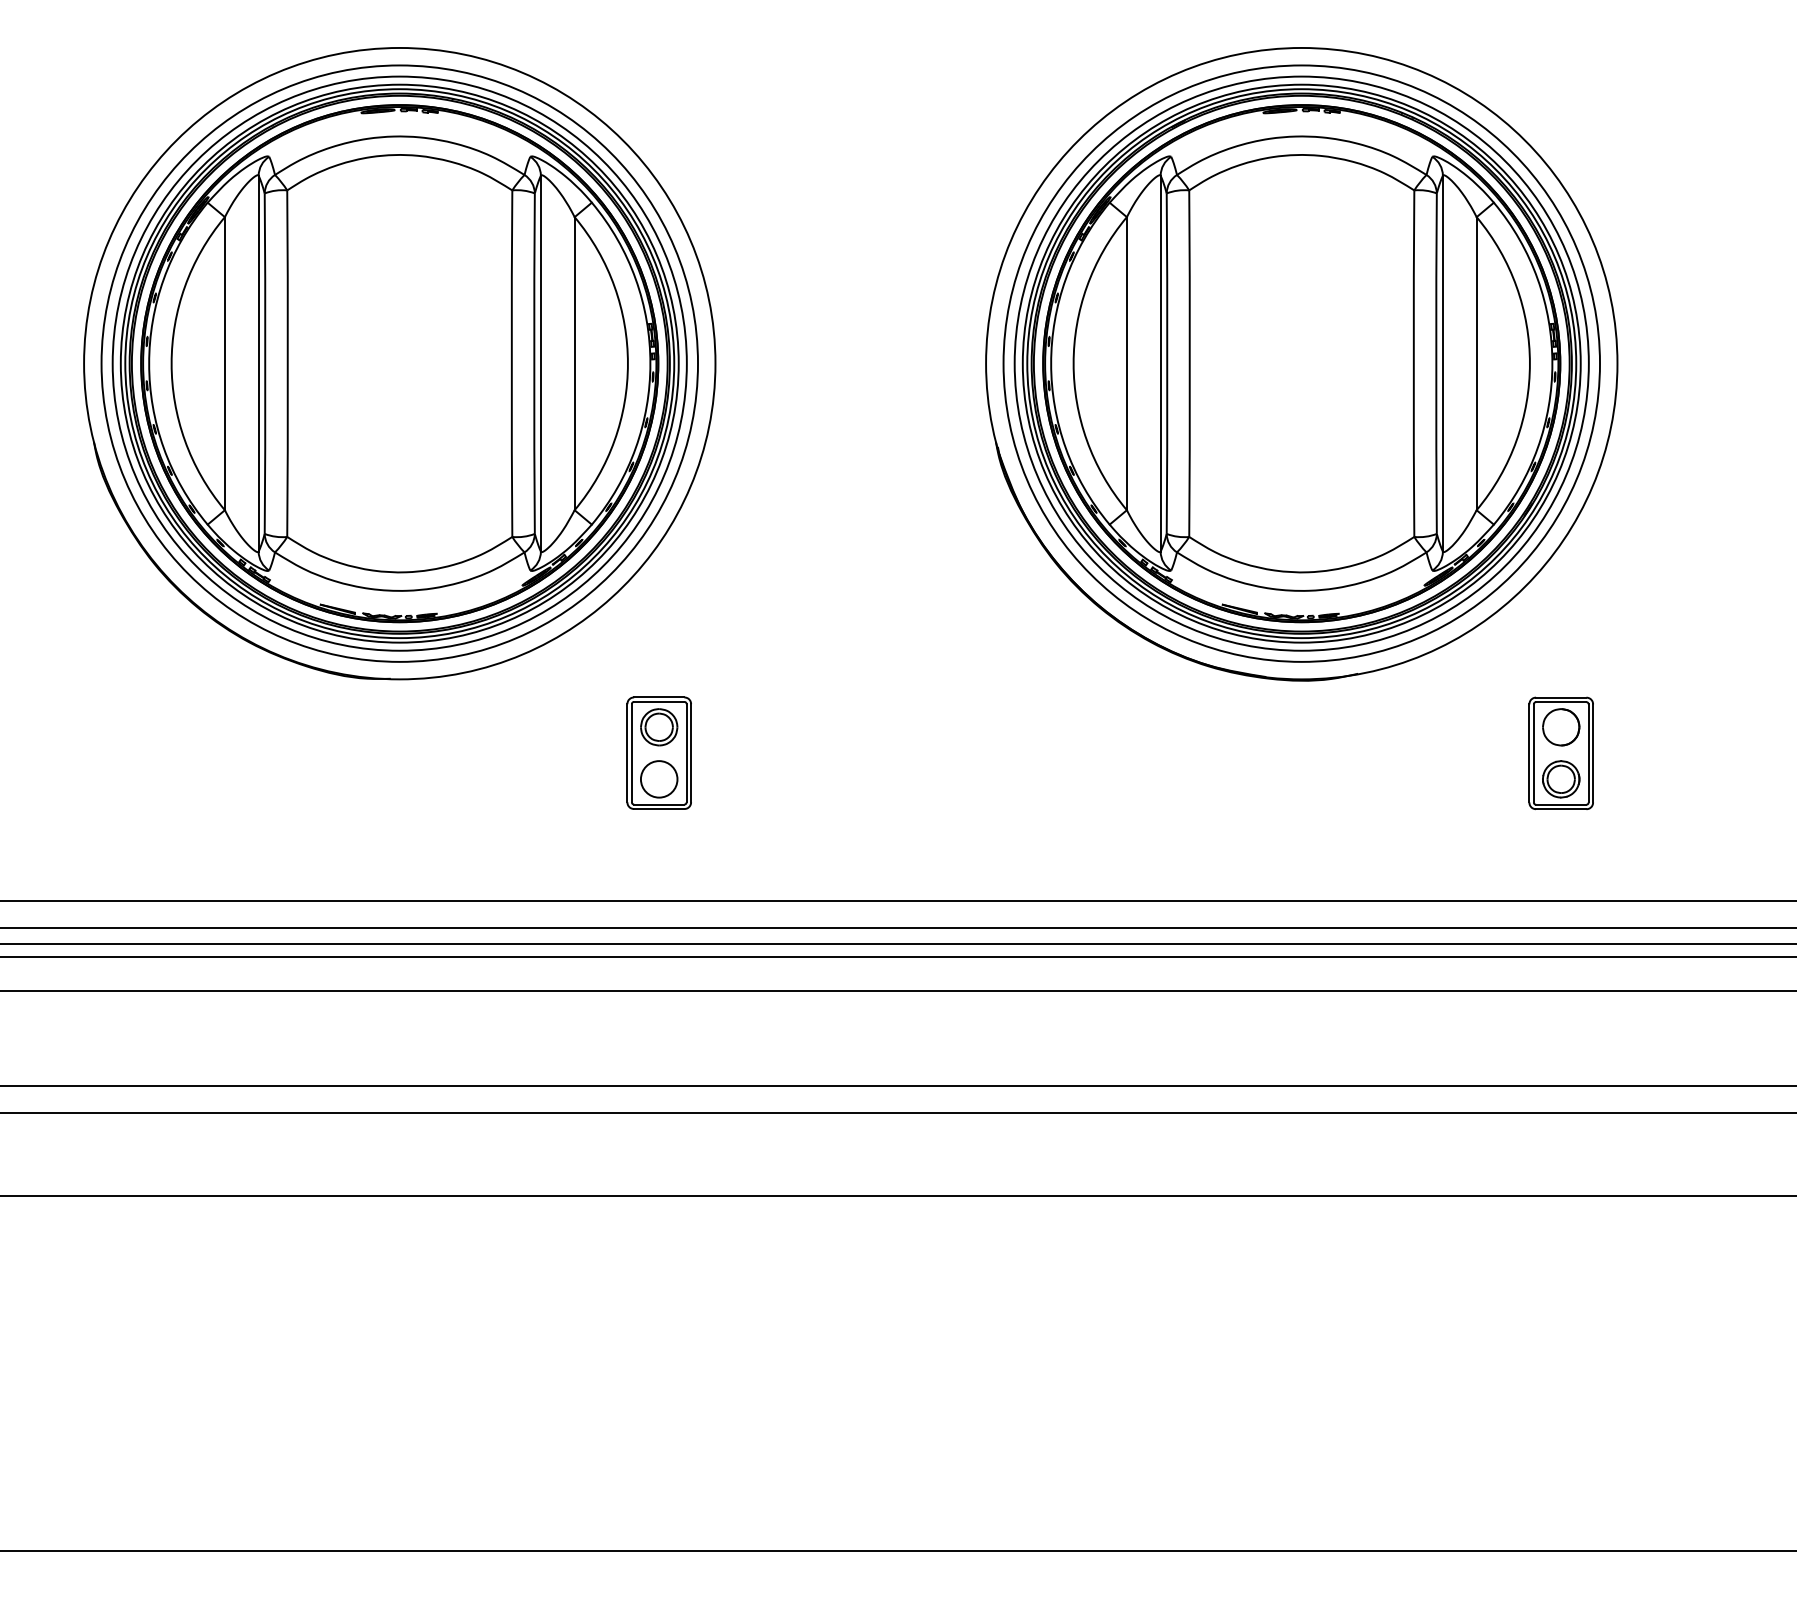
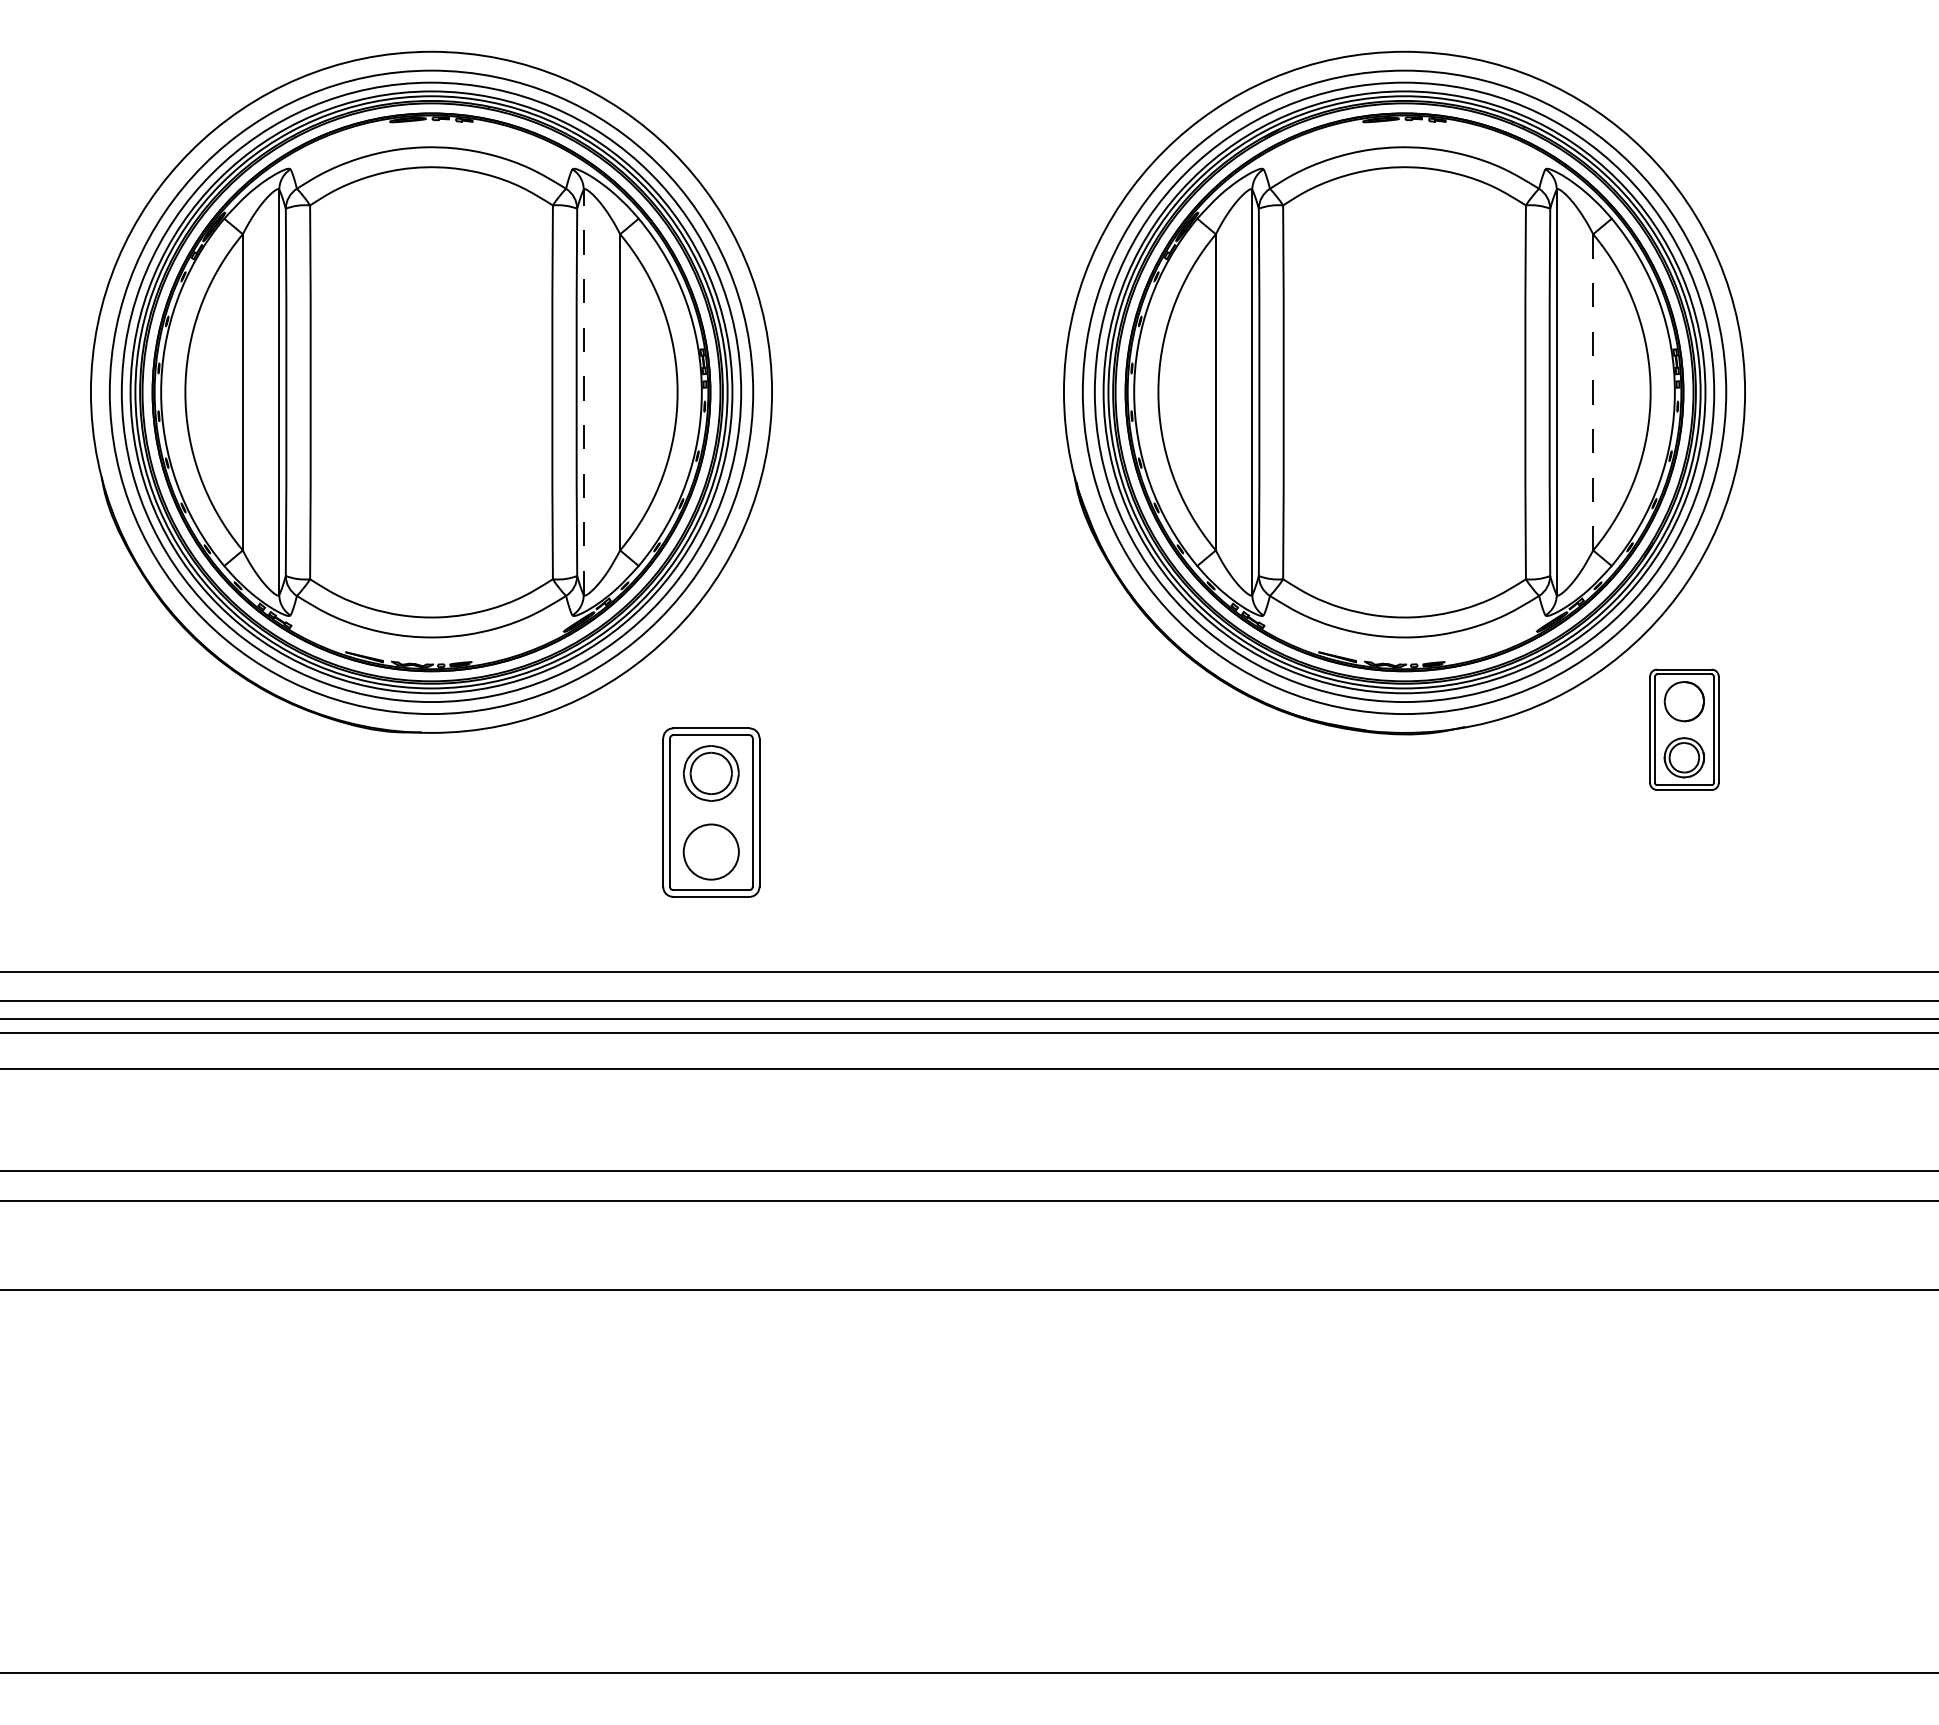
line: (540, 363) -> (583, 392), solid -> dashed
line: (1476, 363) -> (1593, 392), solid -> dashed
part: (659, 753) -> (711, 812), size x1.4
part: (1561, 753) -> (1684, 729), moved

